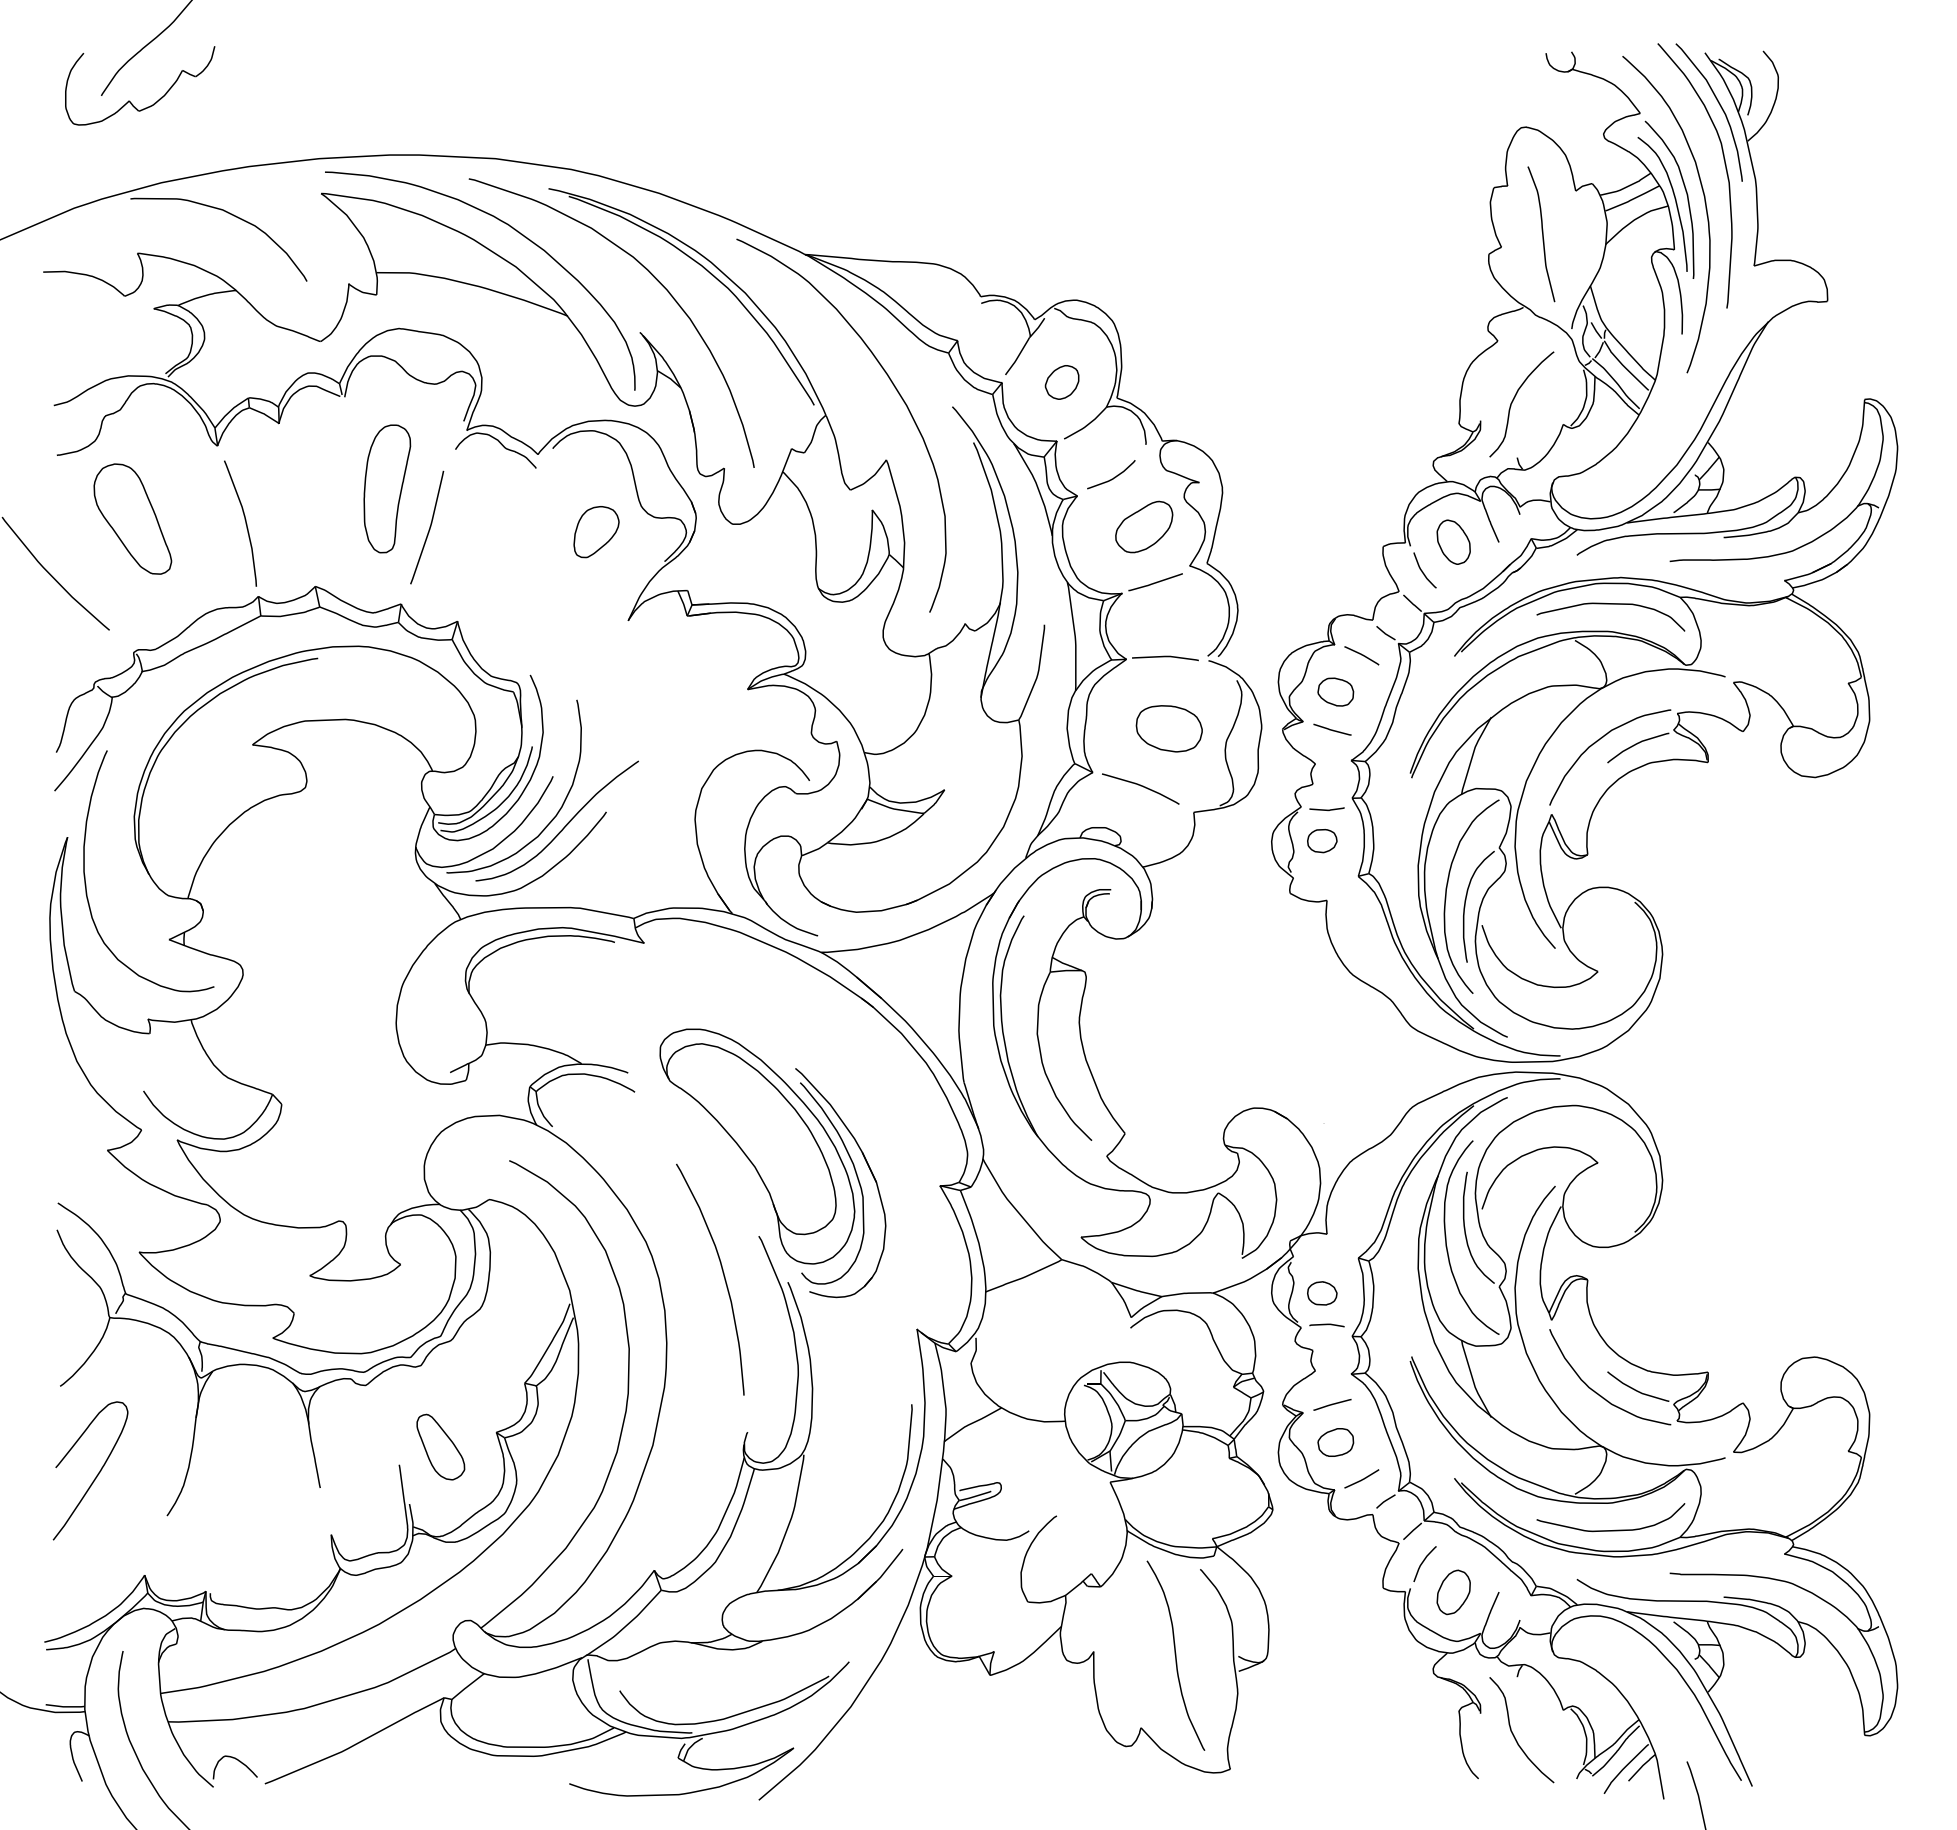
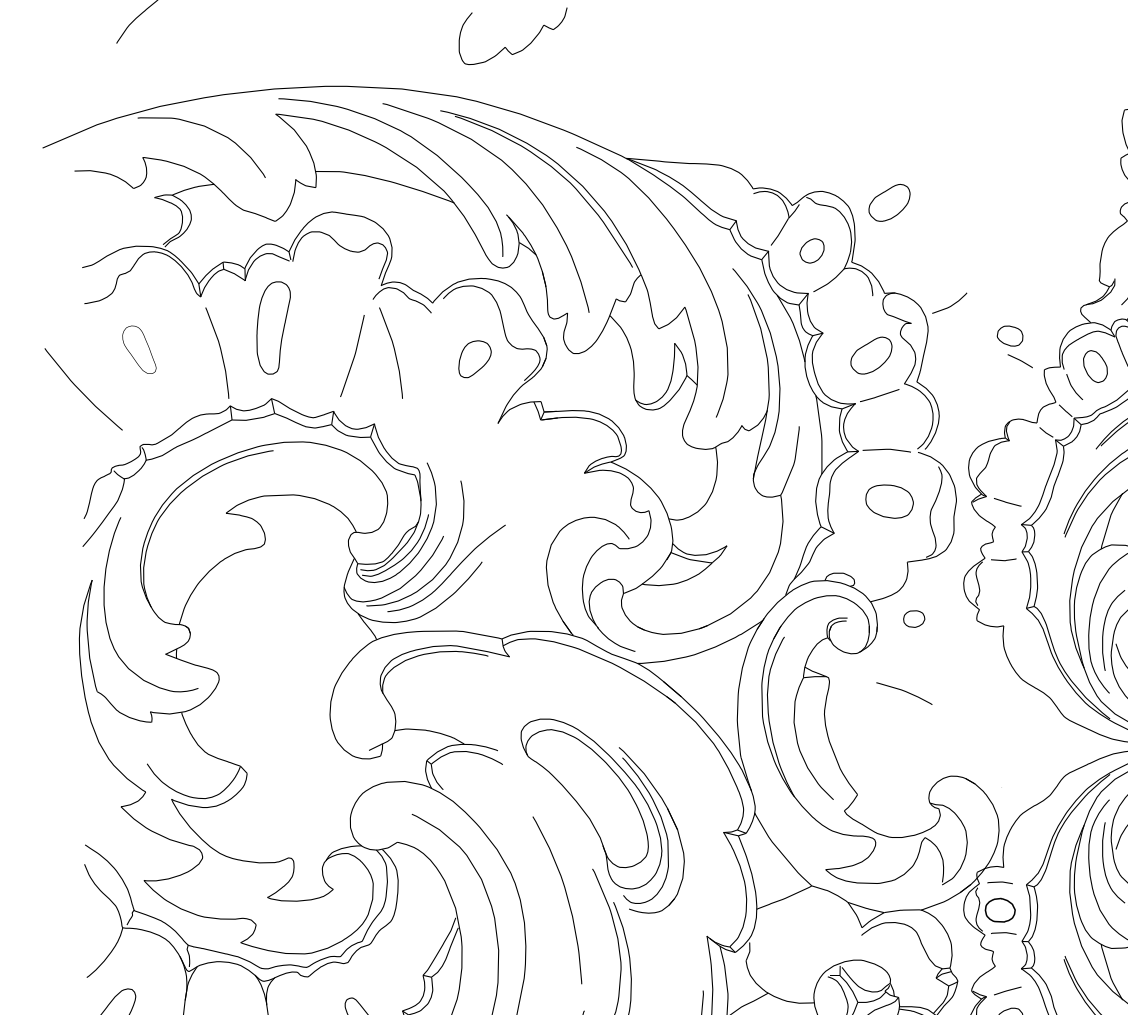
part: (129, 100) -> (505, 46), moved
part: (1169, 315) -> (889, 202), added
curve: (1114, 476) -> (951, 304), moved
part: (387, 488) -> (273, 327), moved
part: (132, 518) -> (139, 349), size x0.6
curve: (485, 523) -> (394, 353), added
curve: (1361, 655) -> (1020, 361), moved
part: (1335, 691) -> (1009, 335), moved
curve: (1140, 786) -> (904, 691), moved
part: (1322, 841) -> (914, 619), moved
curve: (1321, 1255) -> (999, 882), added
part: (1322, 1293) -> (1000, 910), size x1.4

